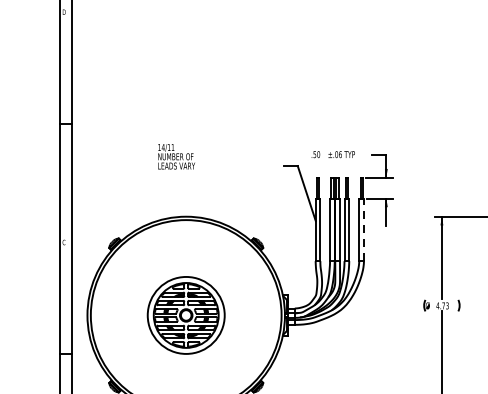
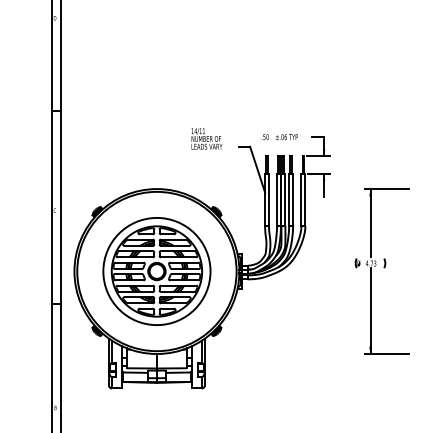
text: (176, 156) -> (206, 138), moved
line: (364, 229) -> (305, 199), dashed -> solid
part: (185, 315) -> (156, 271), size x1.67

